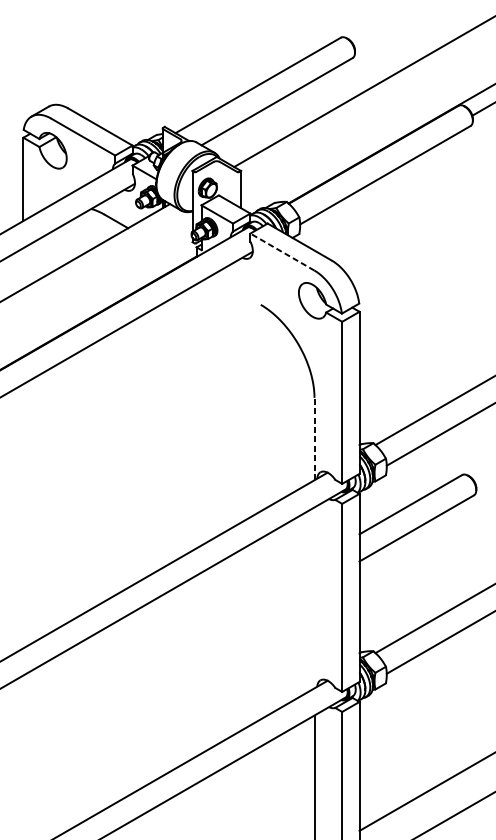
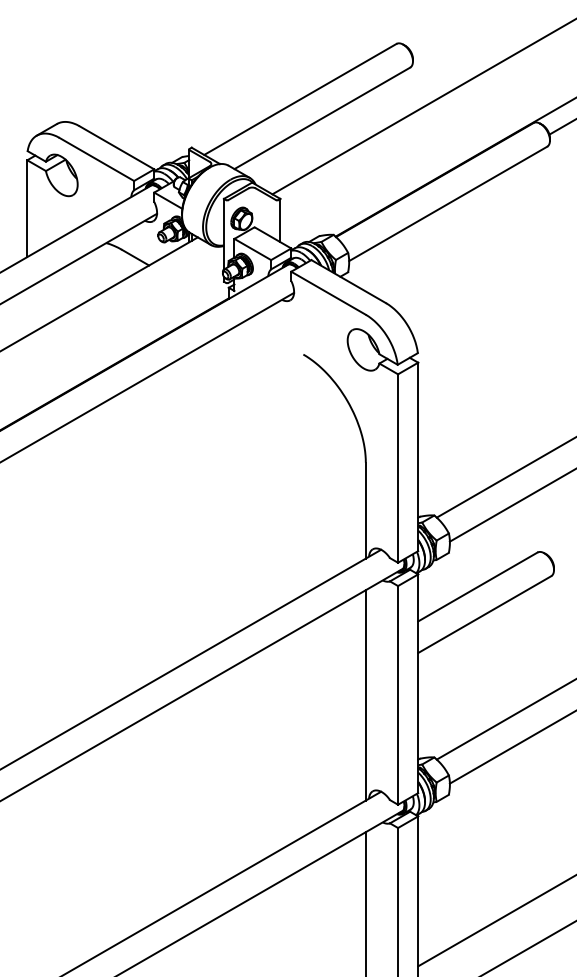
line: (282, 252) -> (328, 293), dashed -> solid
line: (314, 438) -> (365, 510), dashed -> solid
line: (314, 597) -> (365, 695), added

